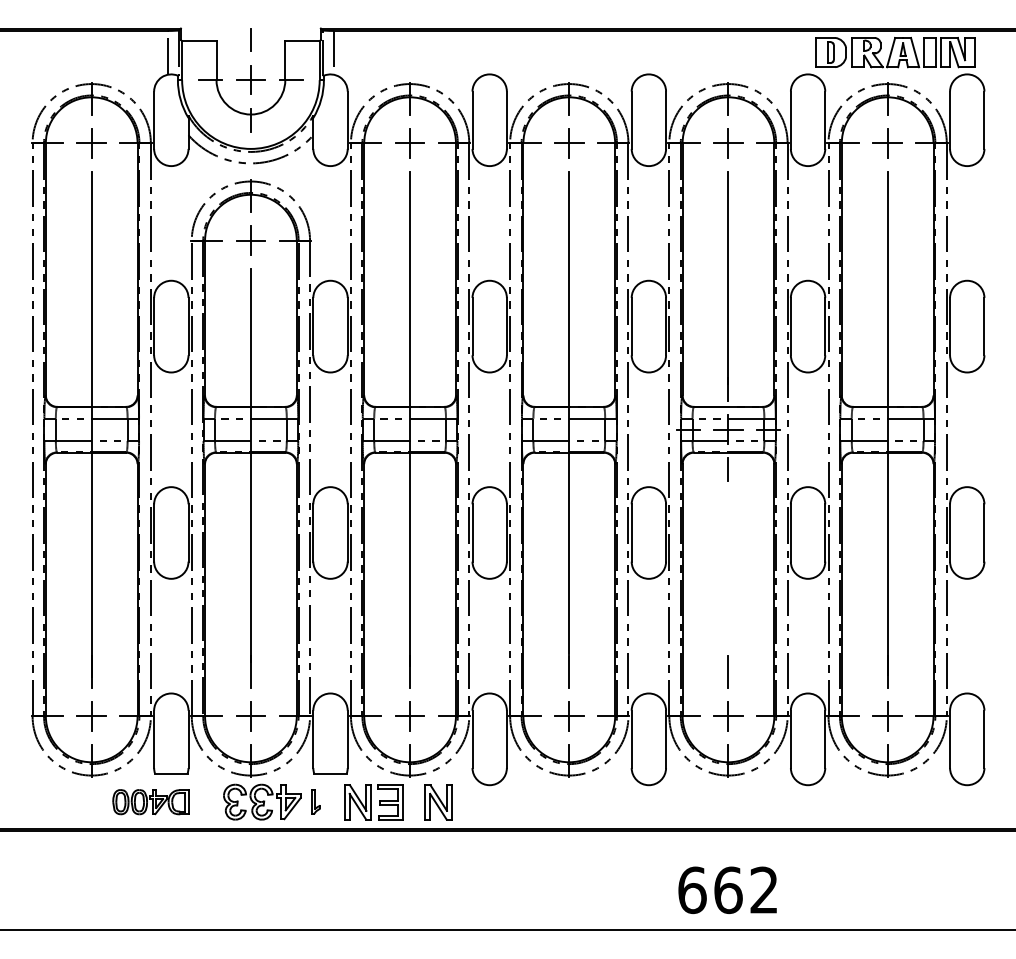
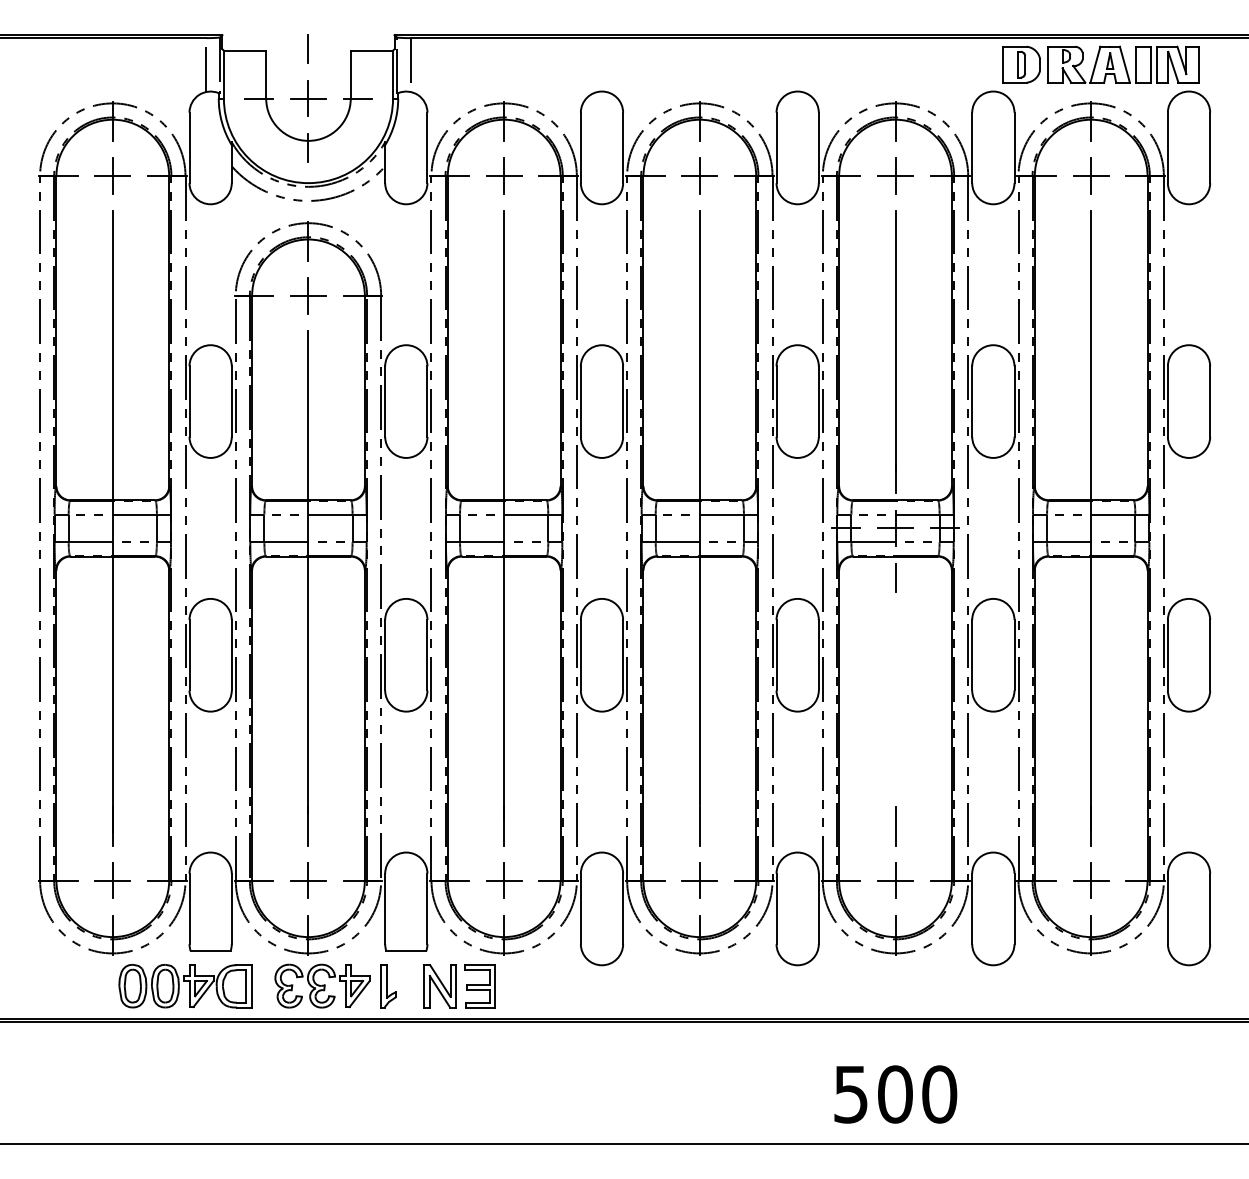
part: (150, 801) -> (185, 985), size x1.43
part: (316, 802) -> (388, 986), size x1.43
part: (438, 802) -> (538, 986), removed
text: (728, 890) -> (895, 1094), 662 -> 500

